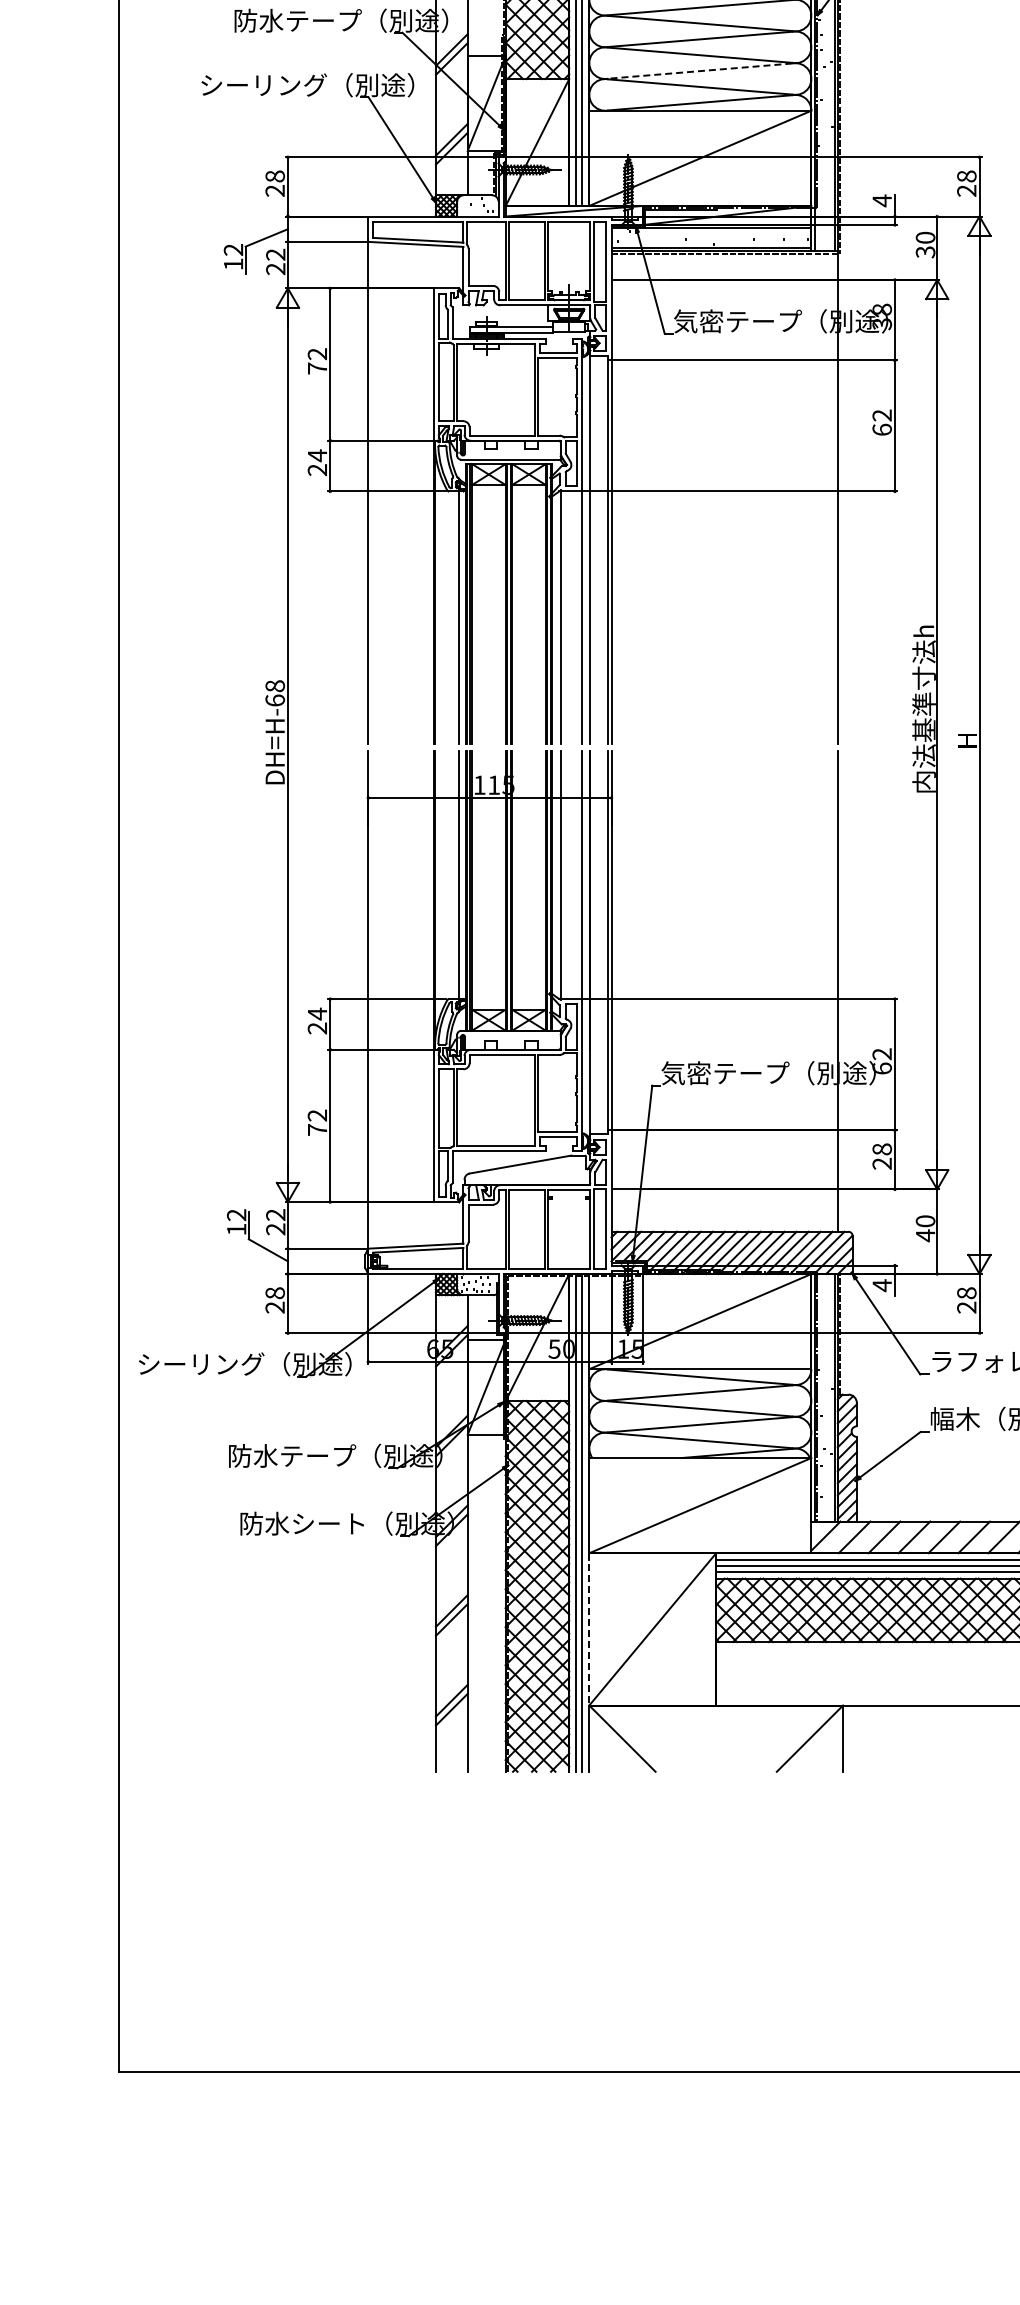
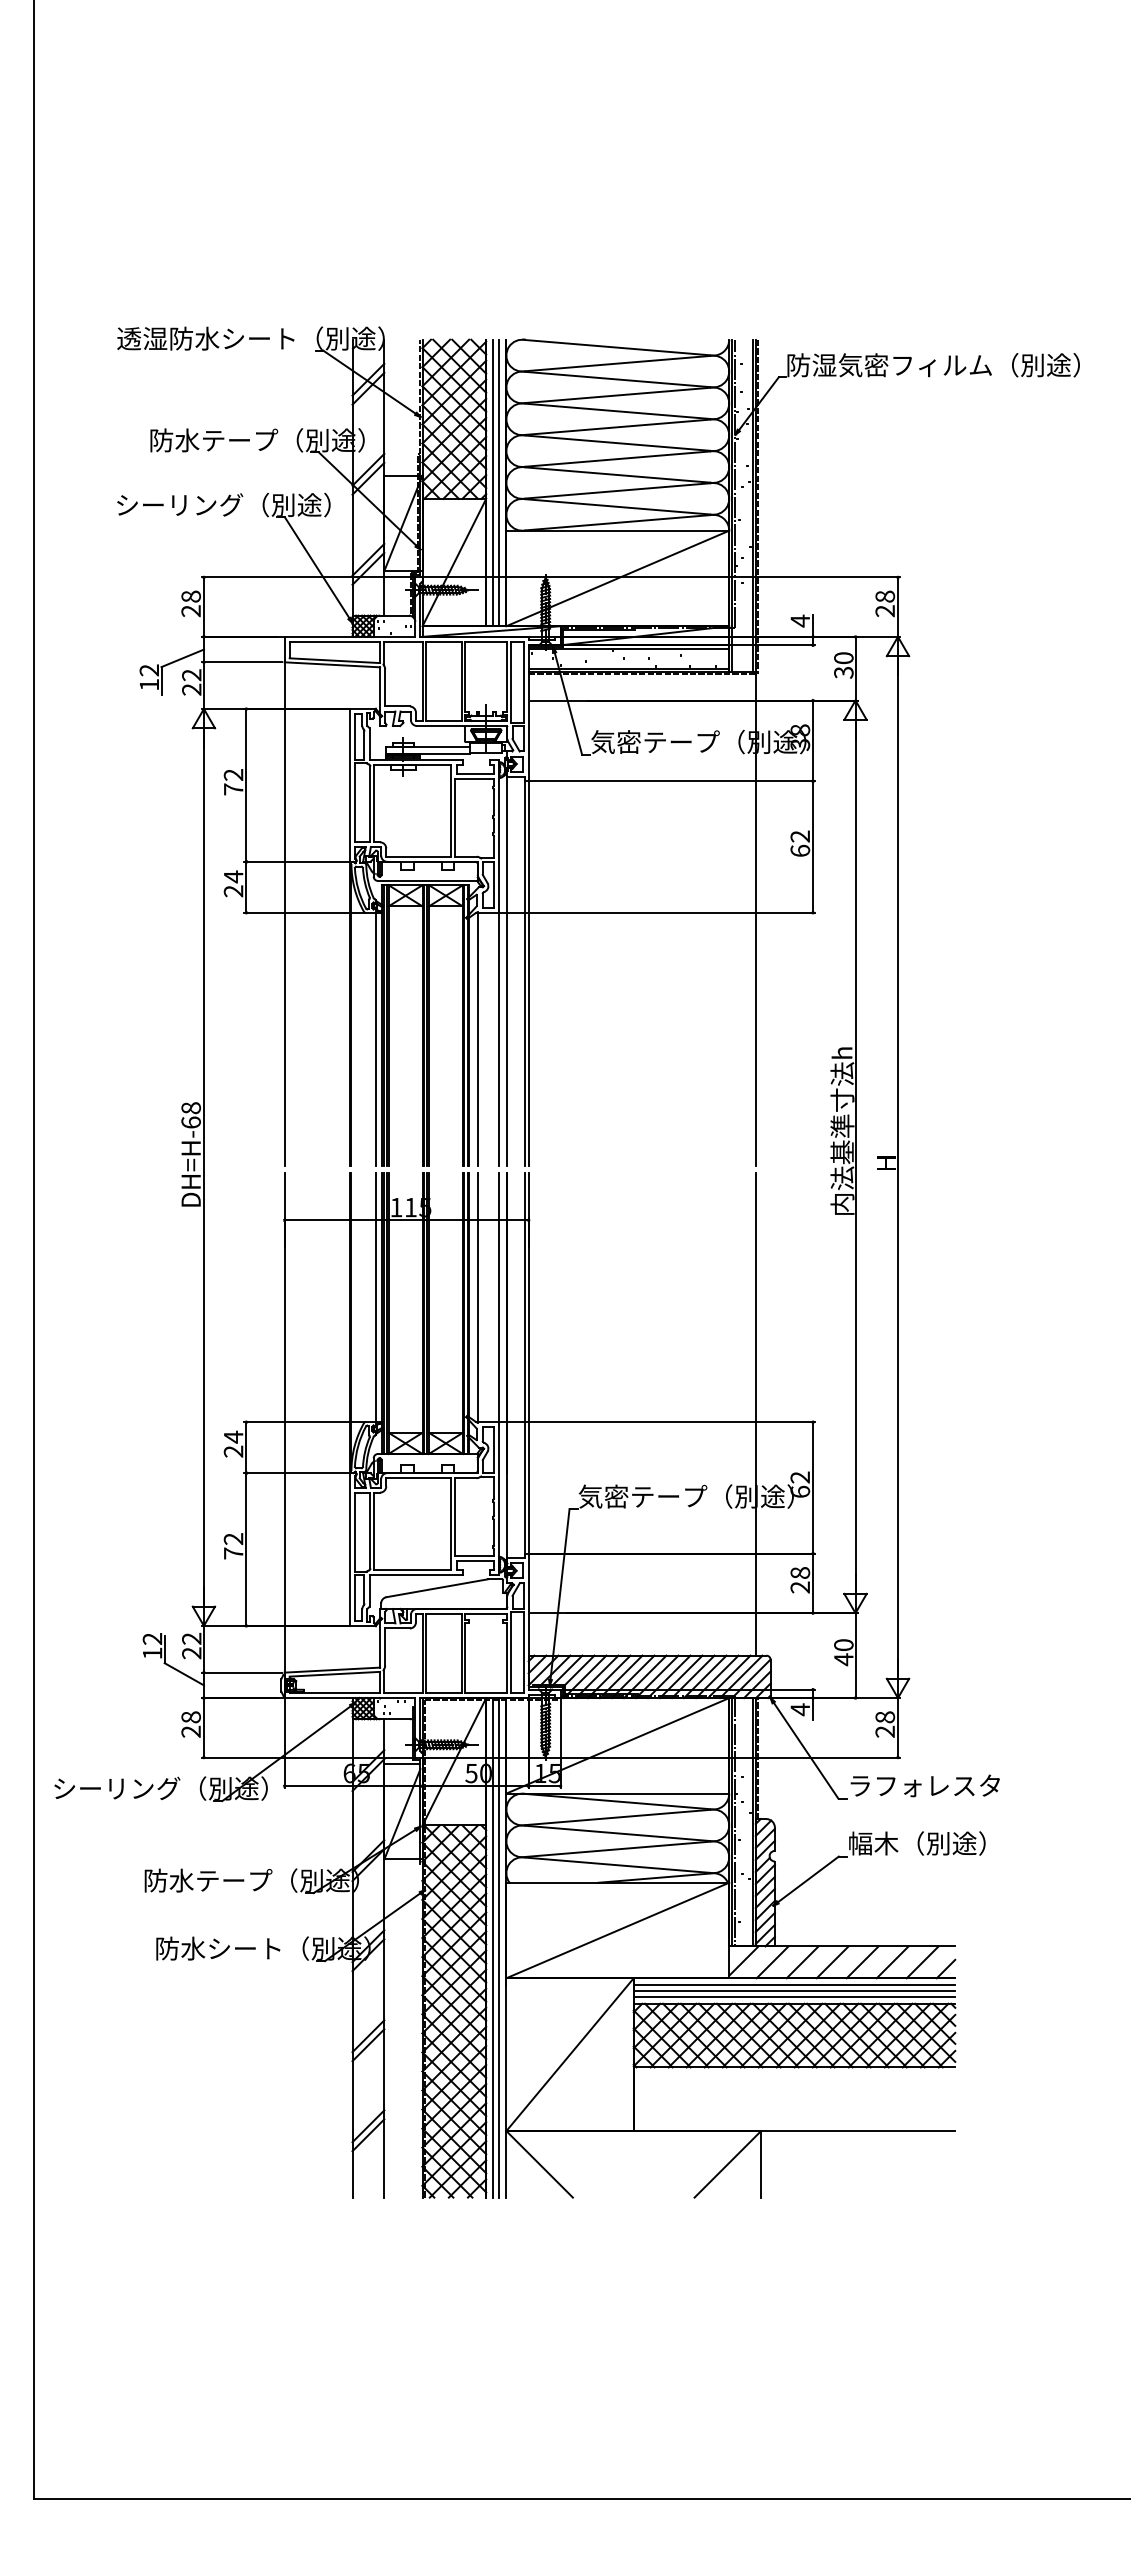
line: (700, 70) -> (617, 490), dashed -> solid
line: (589, 1630) -> (506, 2055), dashed -> solid

